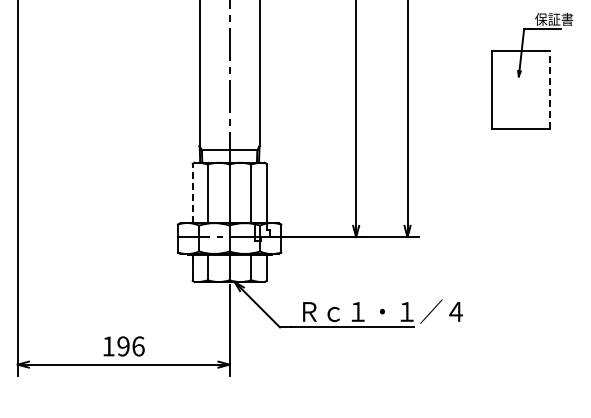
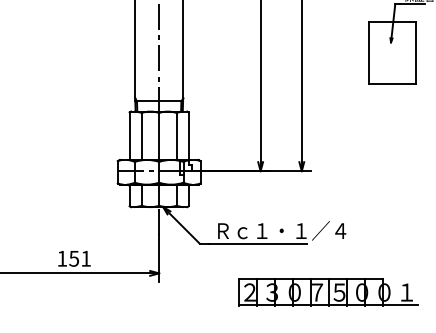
line: (549, 89) -> (415, 52), dashed -> solid
line: (192, 193) -> (129, 136), dashed -> solid
text: (130, 346) -> (79, 258), 196 -> 151
part: (440, 388) -> (328, 292), added

